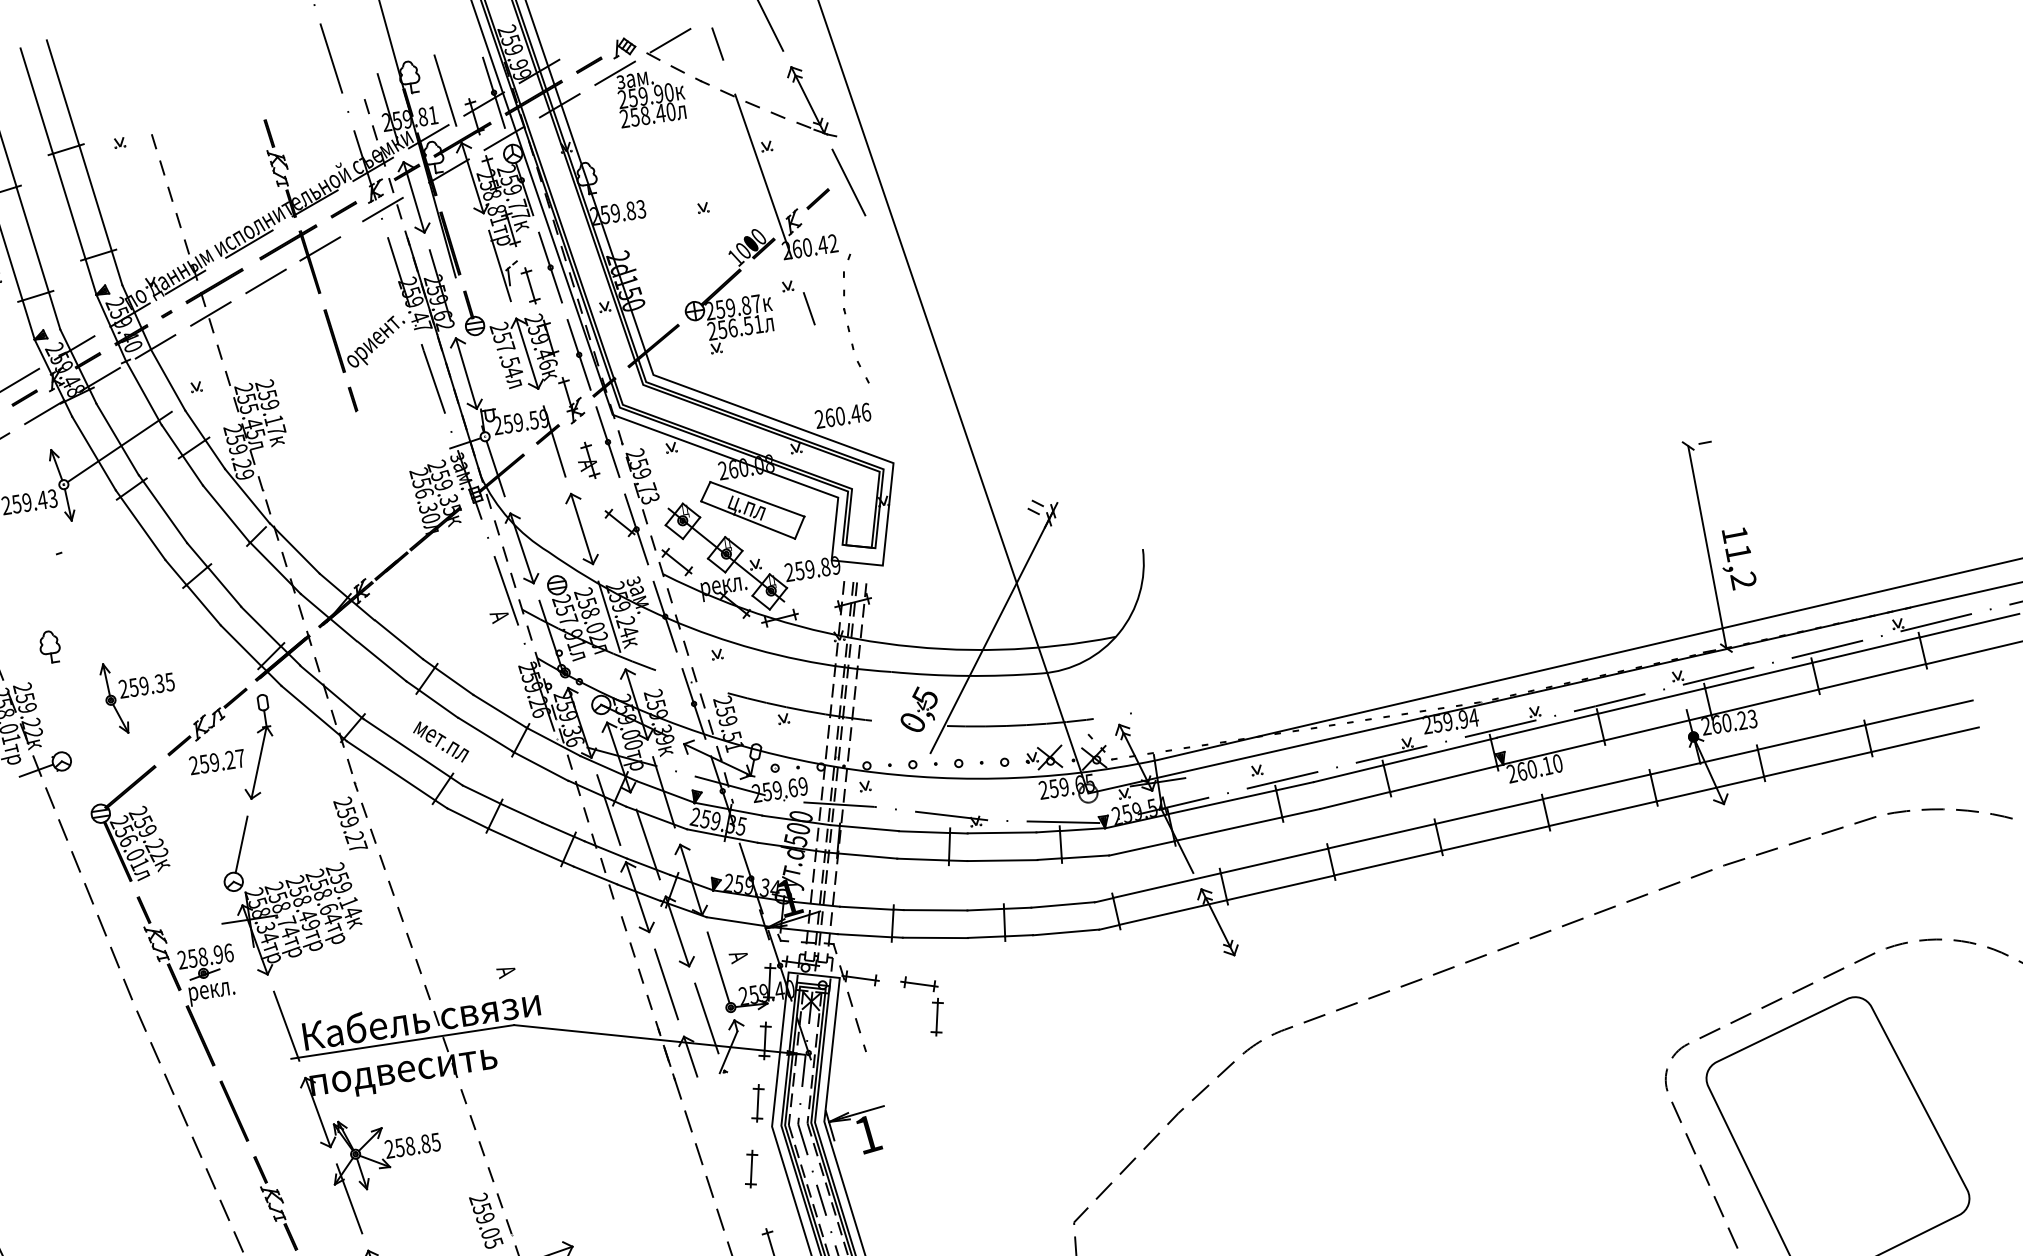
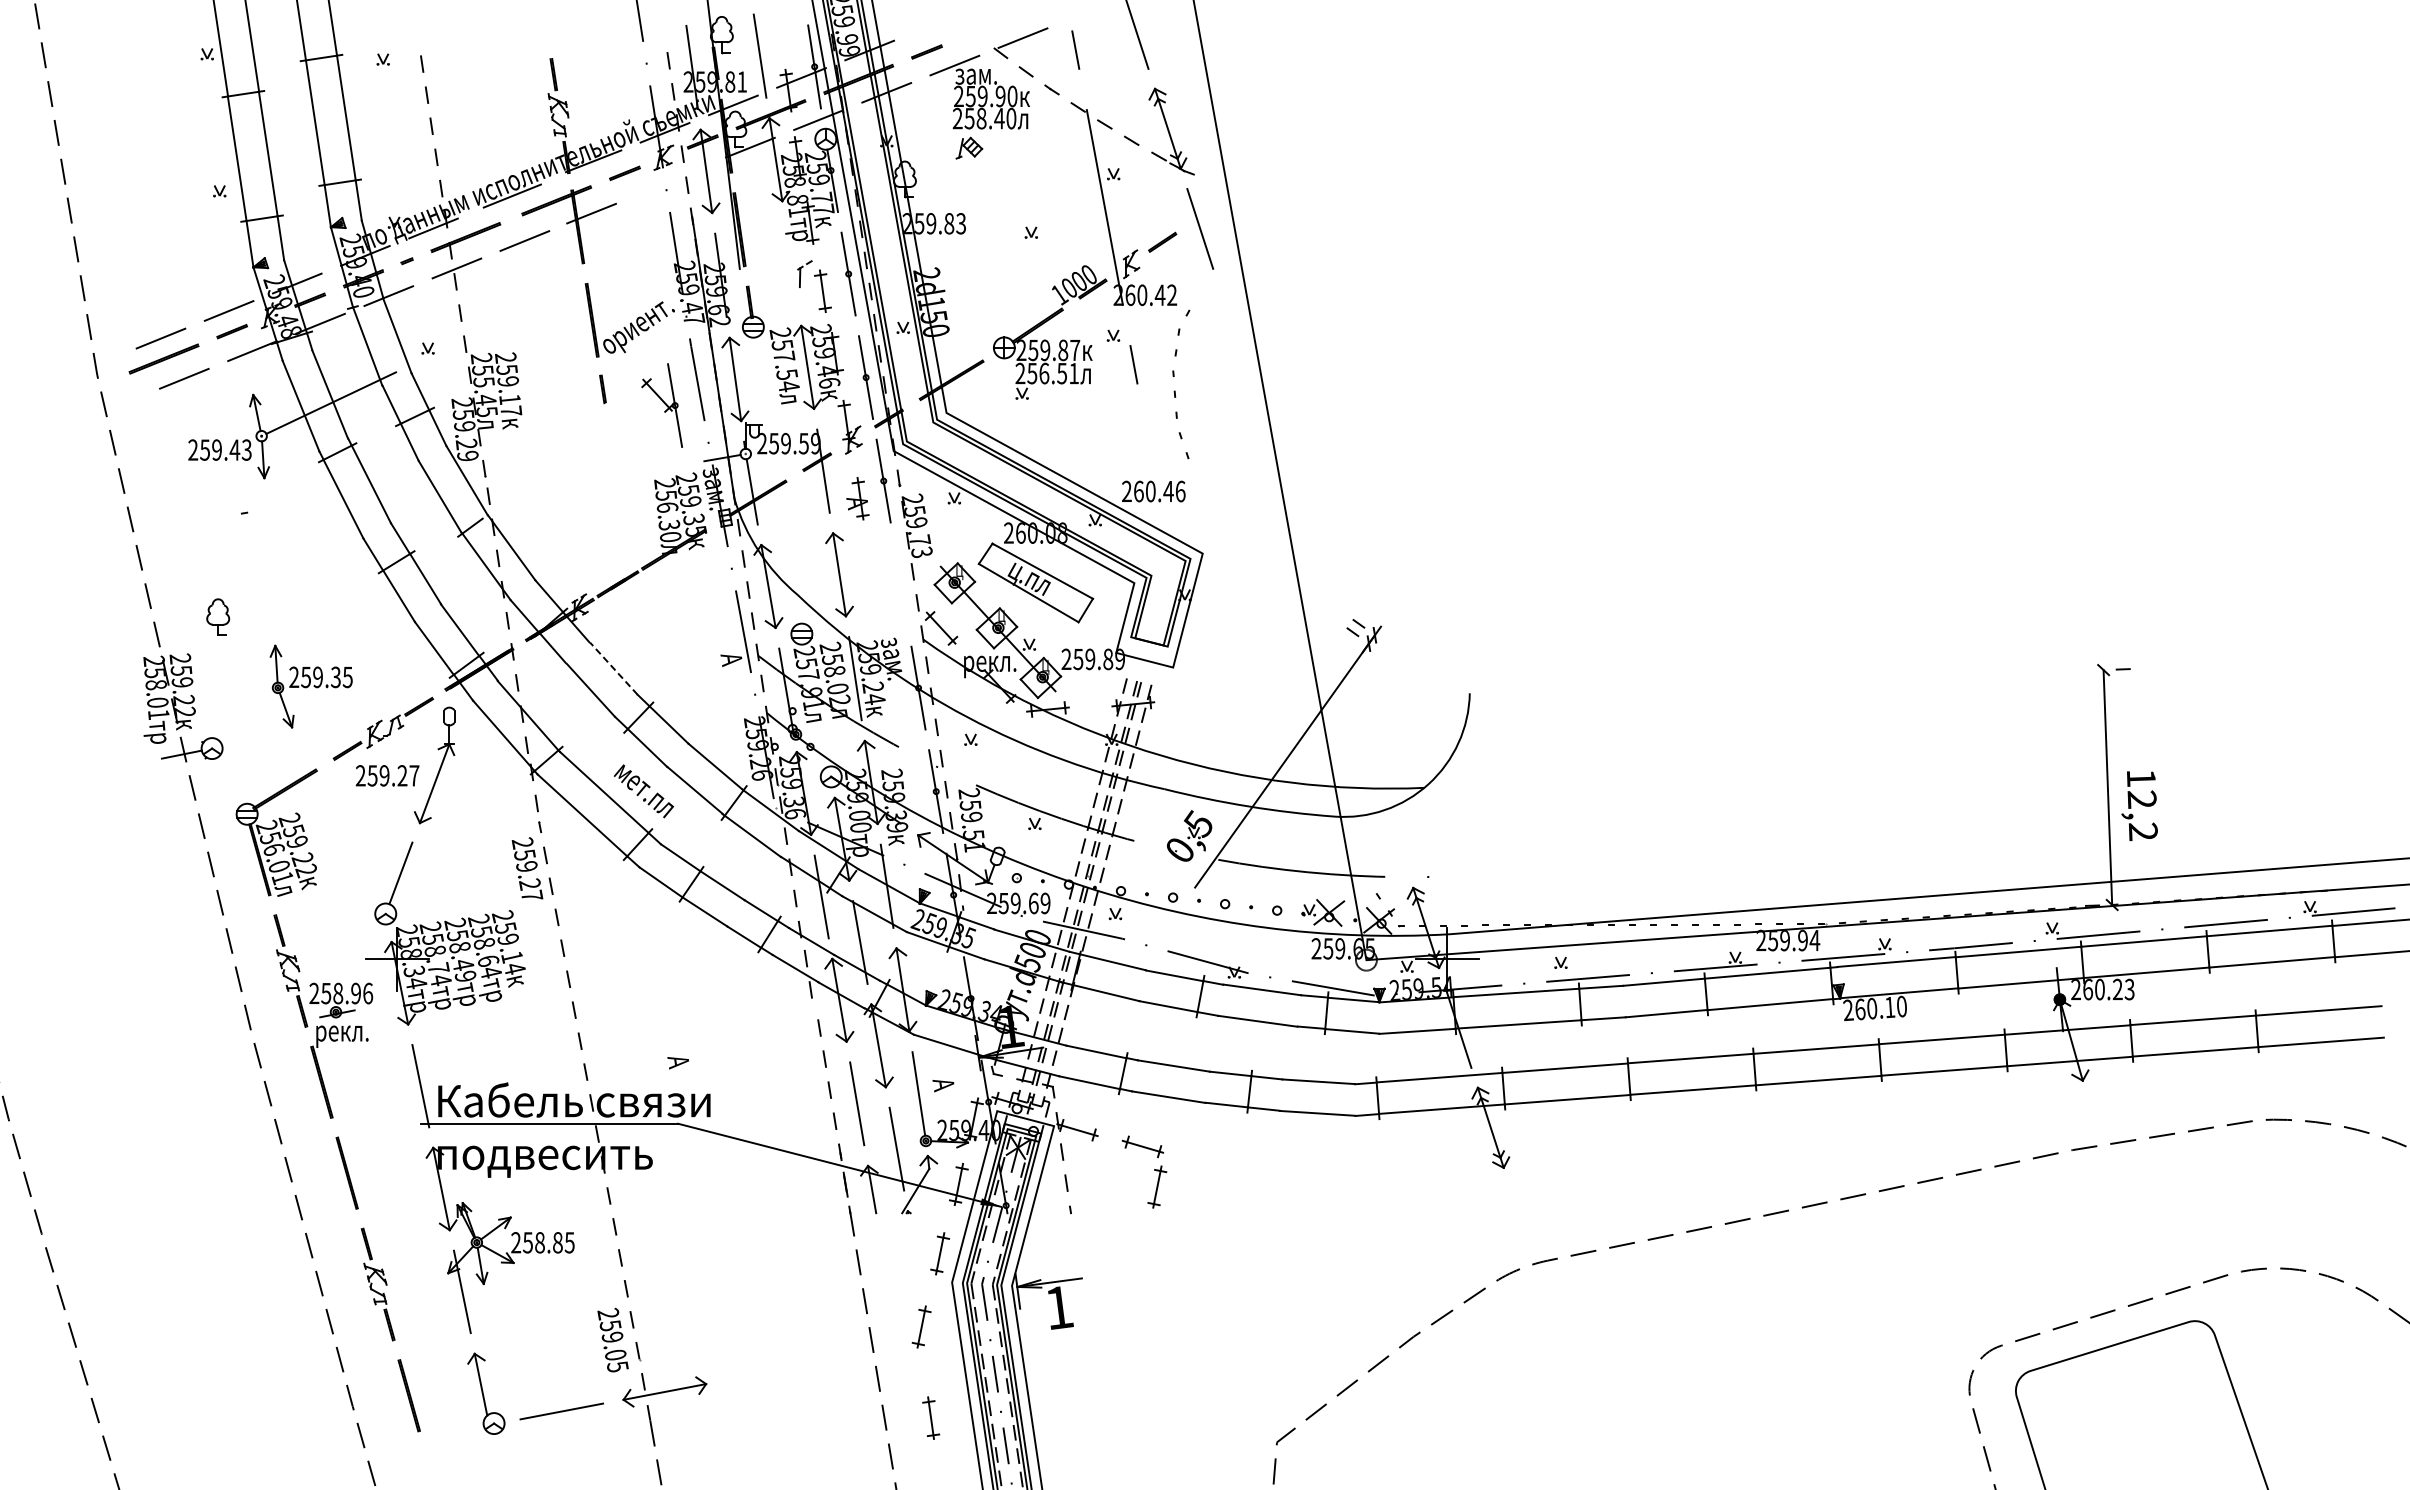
part: (624, 47) -> (969, 147), moved
line: (382, 209) -> (668, 179), removed
line: (499, 265) -> (791, 263), removed
part: (625, 530) -> (662, 405), moved
text: (1737, 553) -> (2141, 799), 11,2 -> 12,2
line: (398, 639) -> (613, 668), solid -> dashed

